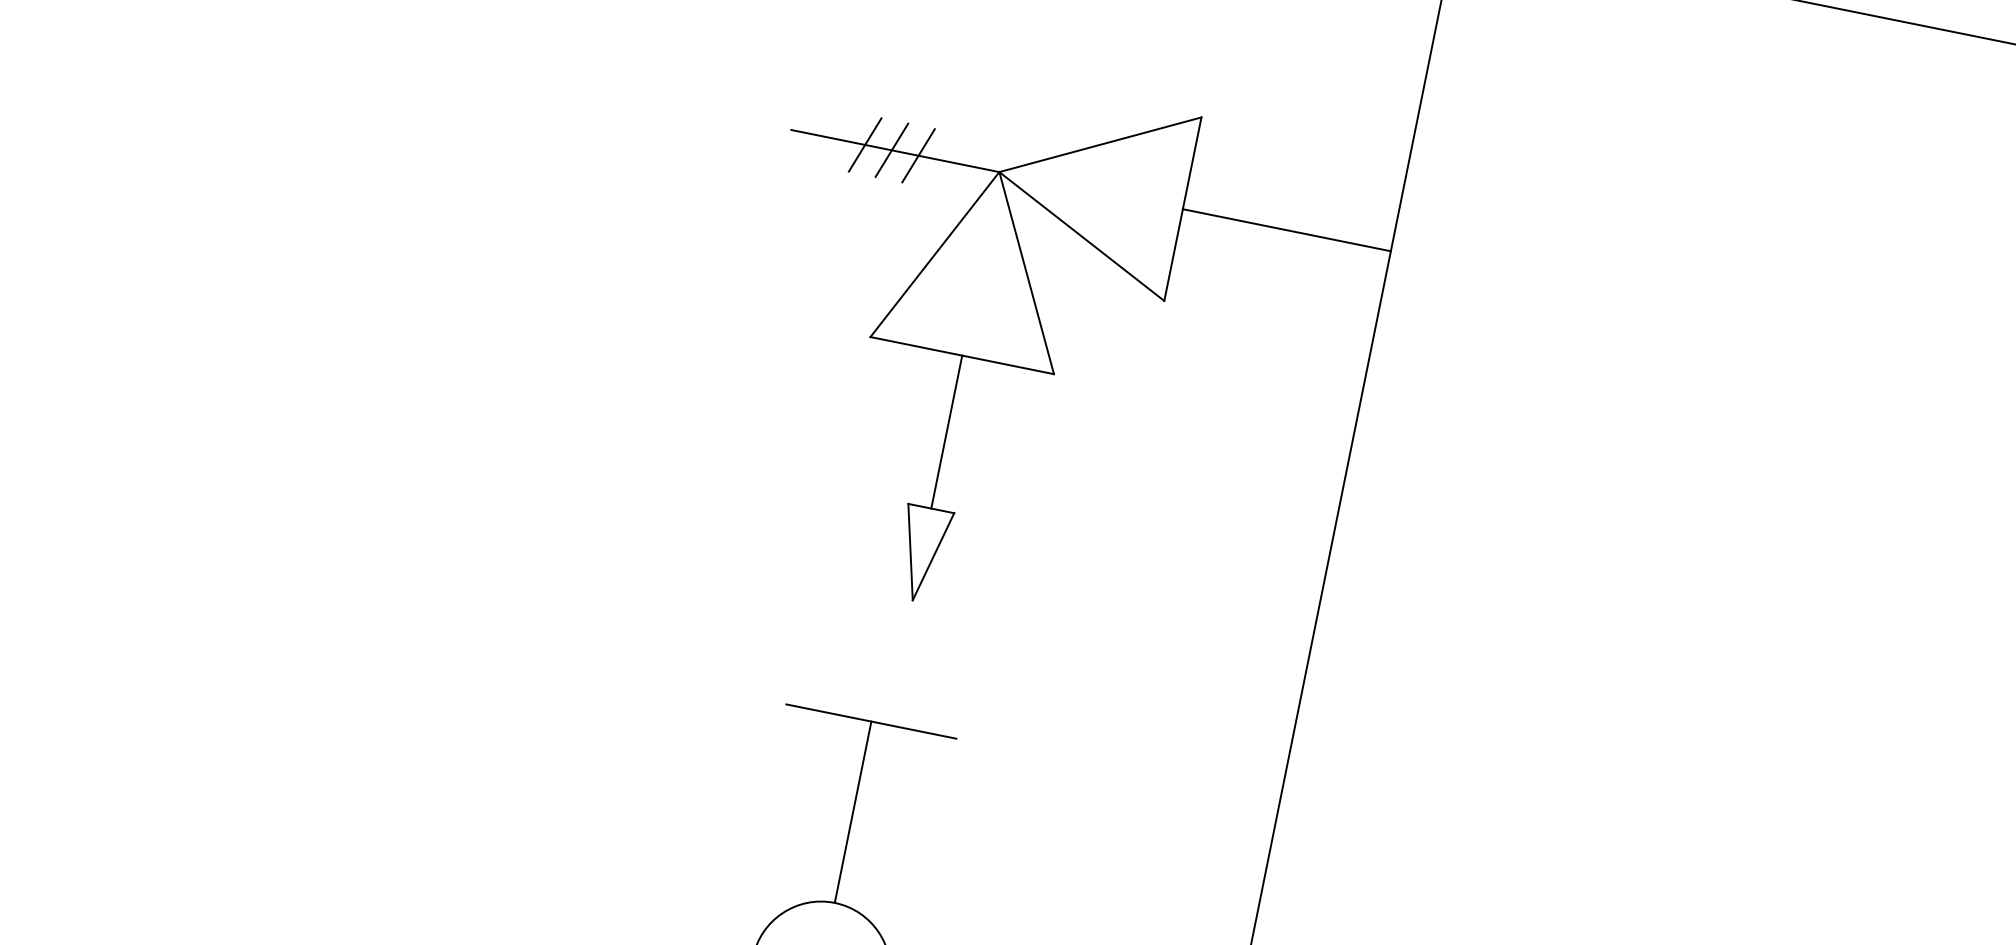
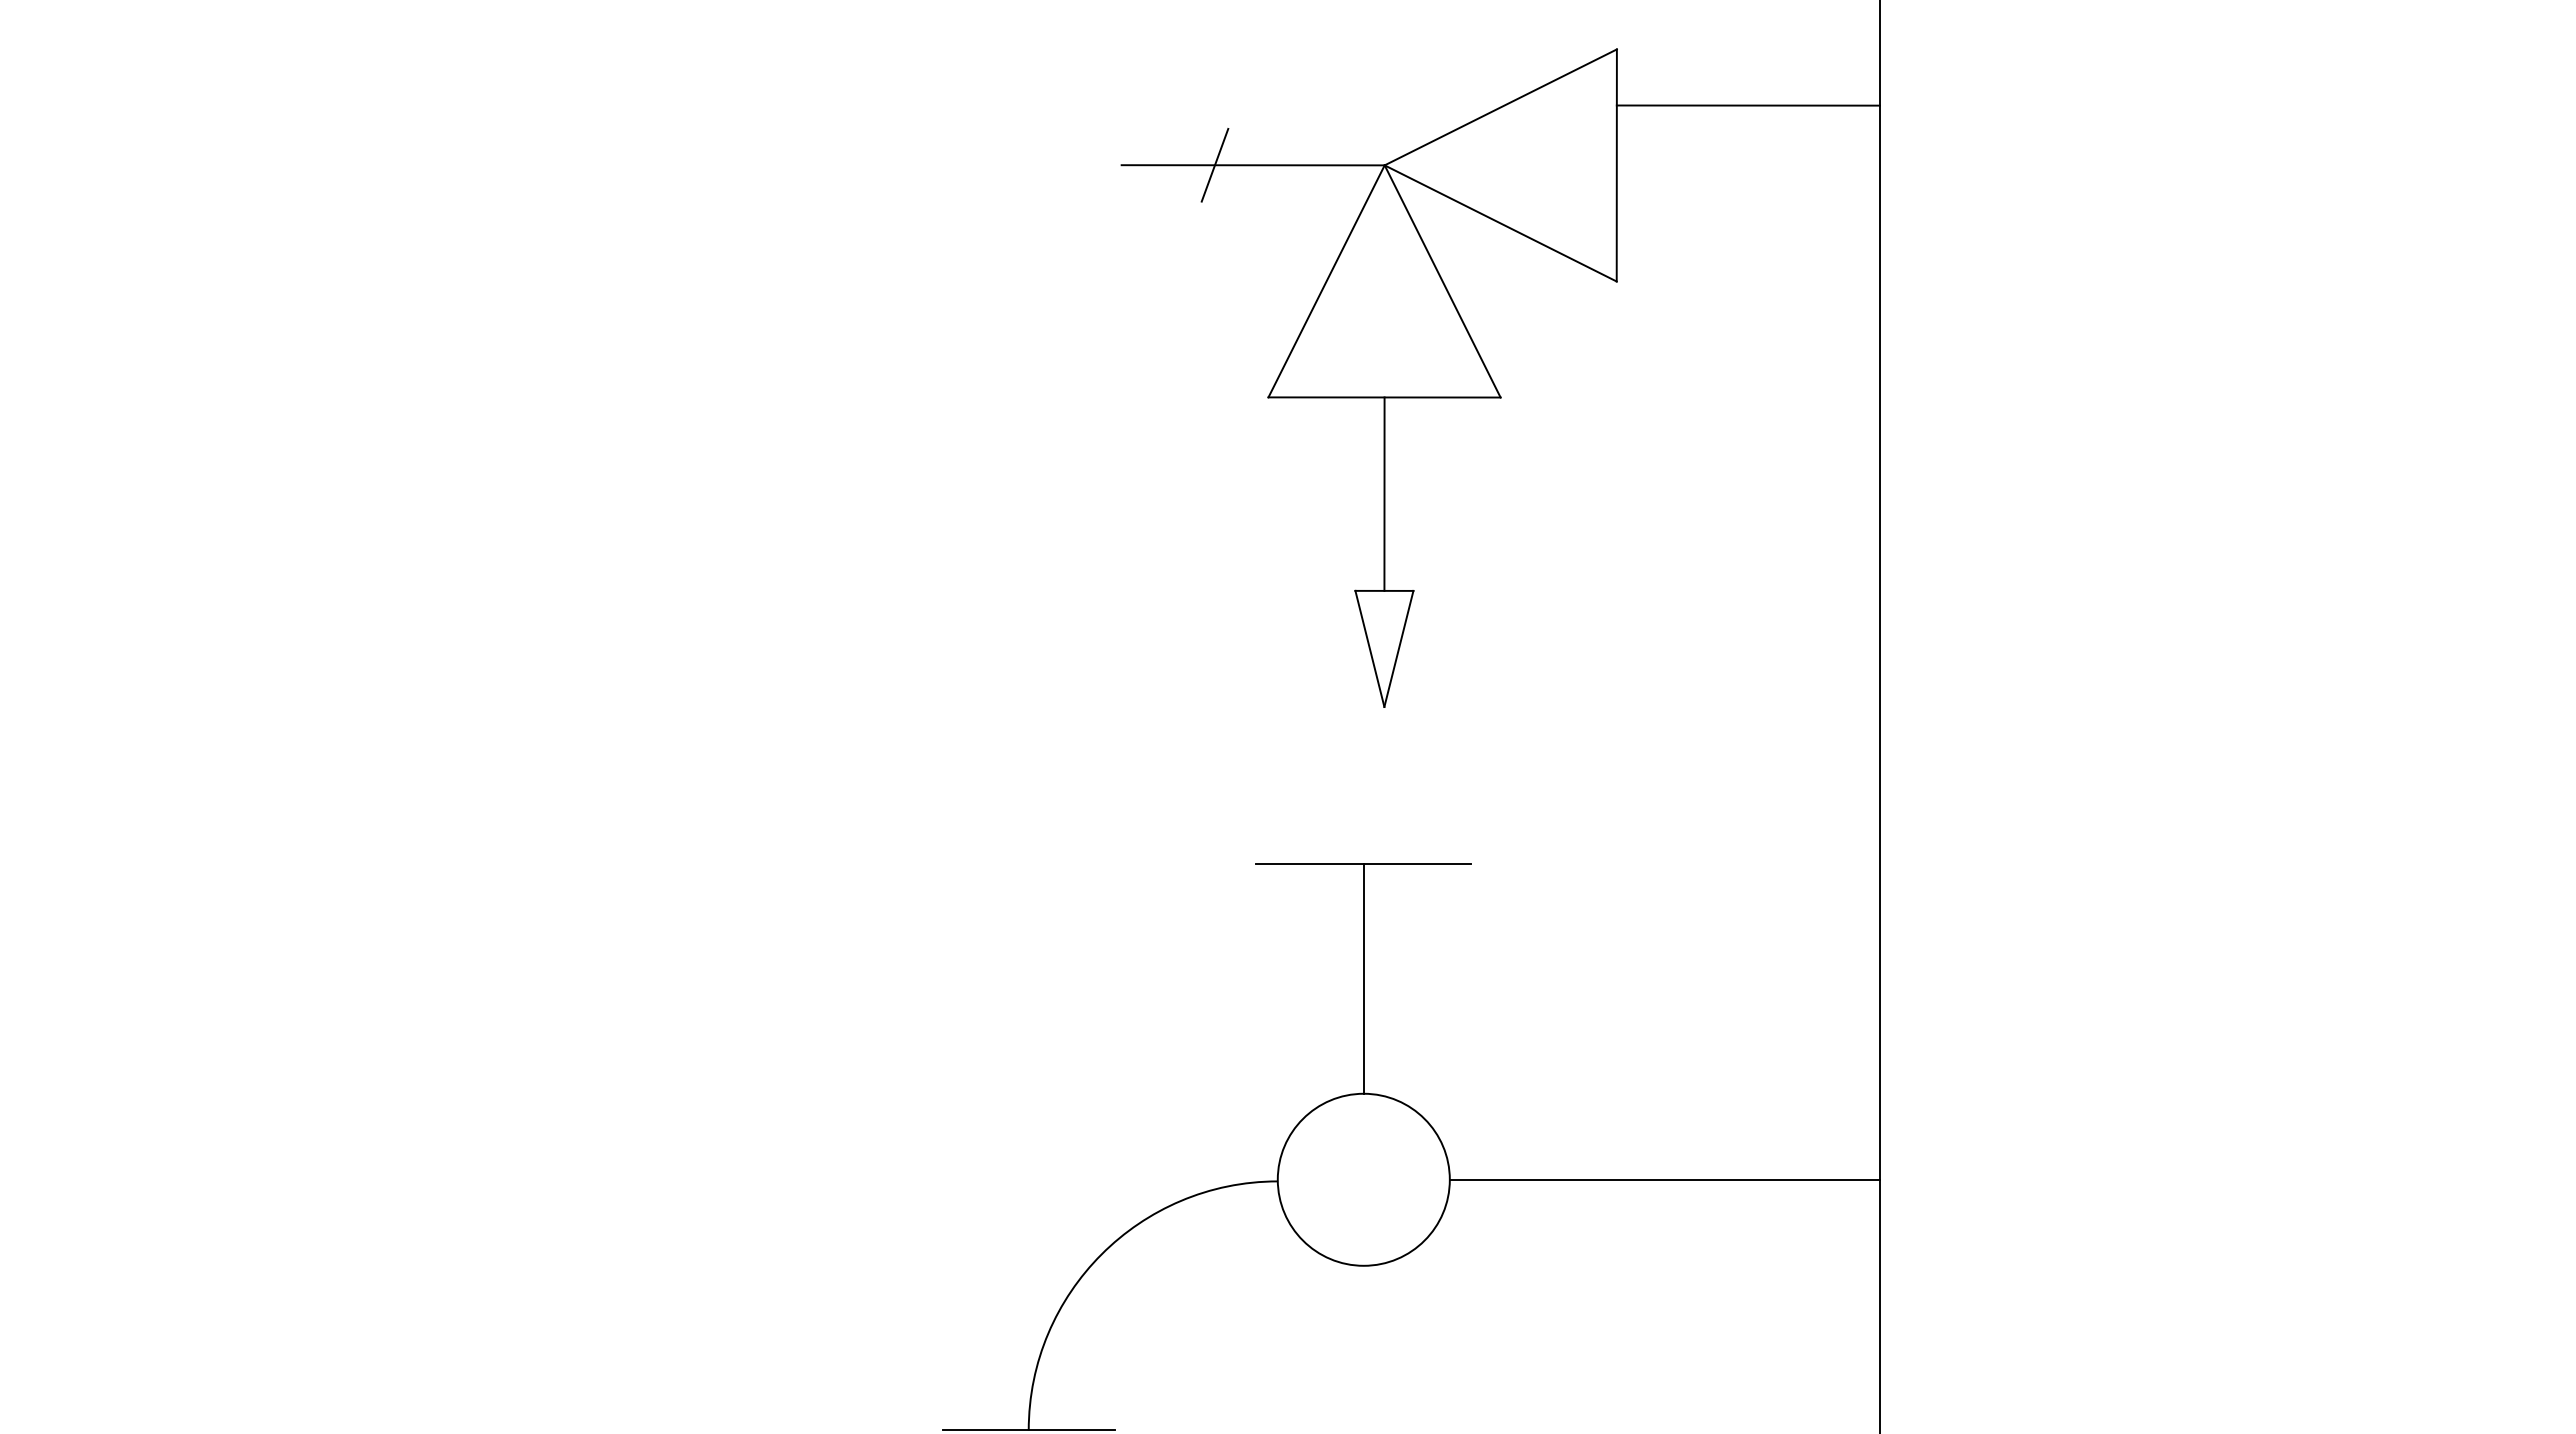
line: (891, 149) -> (1248, 164), removed
line: (918, 155) -> (1282, 164), removed
line: (1286, 230) -> (1747, 105), moved

